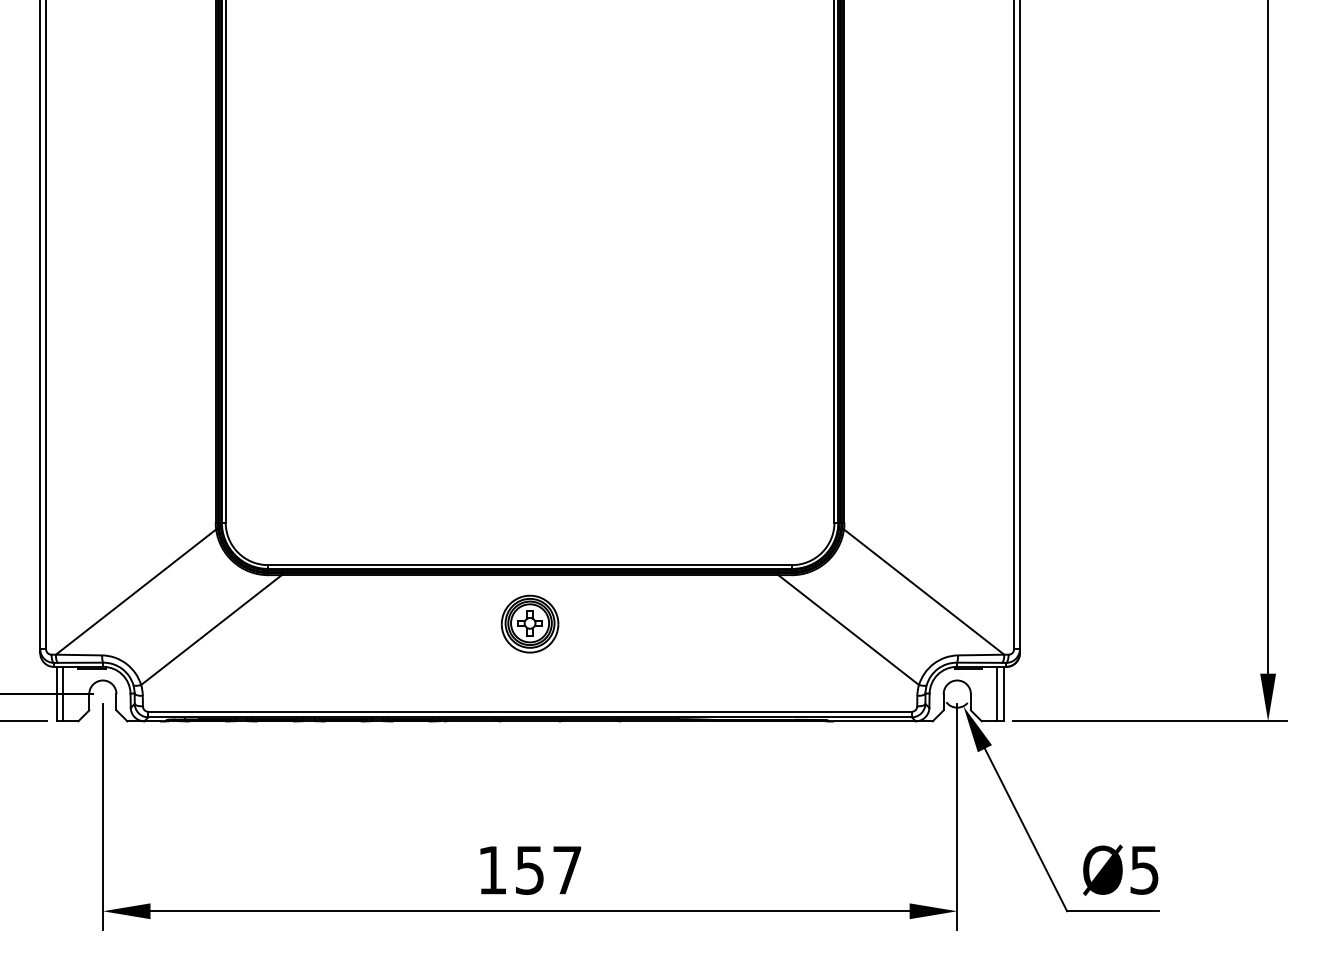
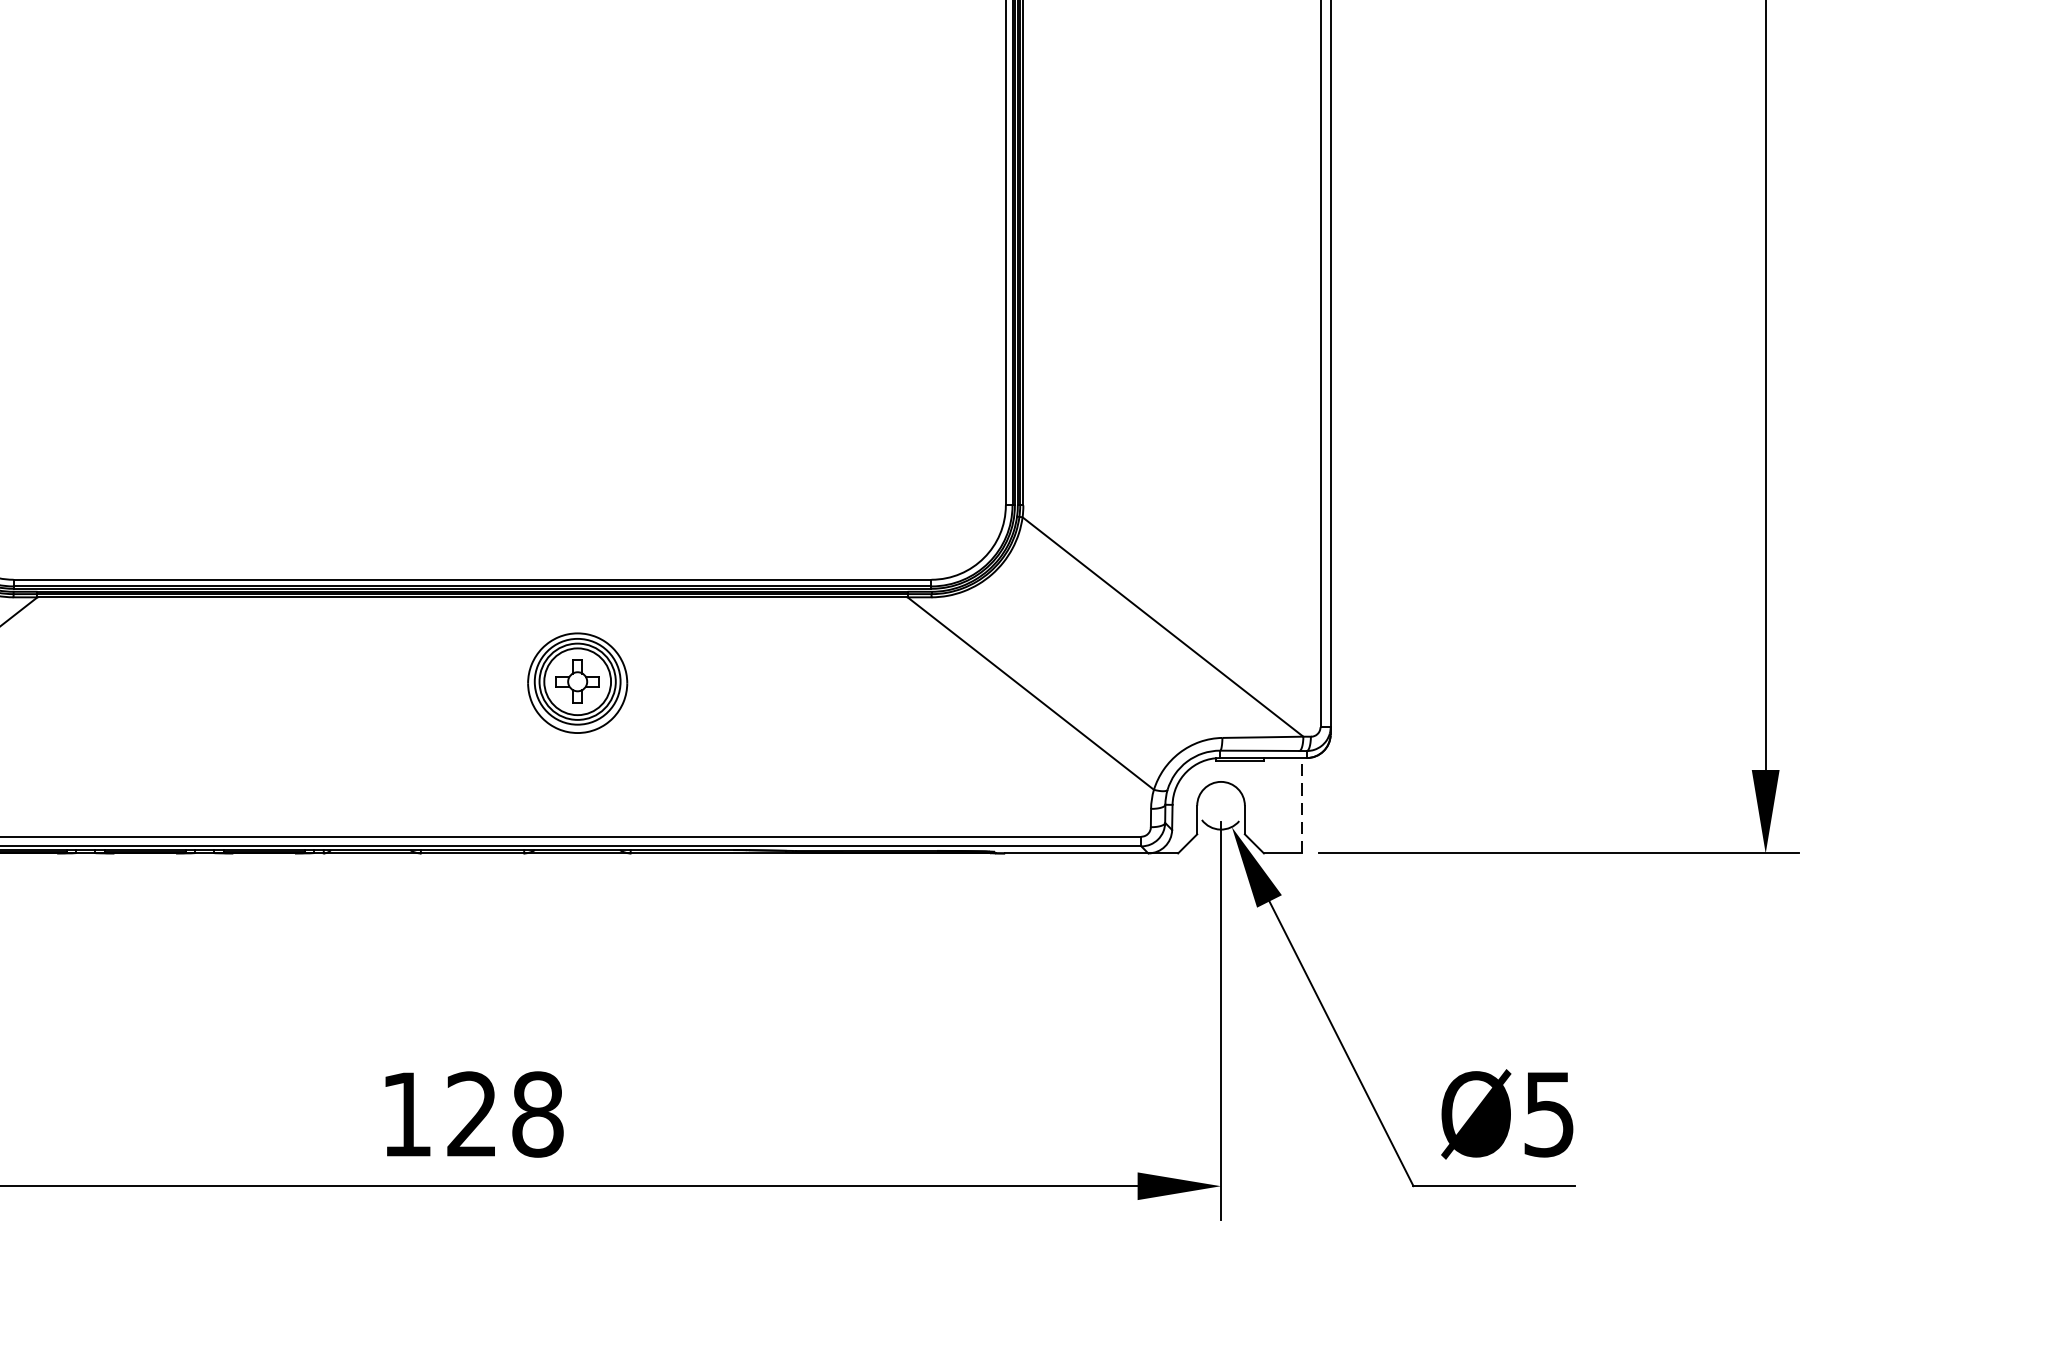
part: (529, 623) -> (576, 682), moved
line: (997, 693) -> (1291, 804), removed
line: (1003, 693) -> (1302, 804), solid -> dashed
text: (548, 869) -> (504, 1113), 157 -> 128

